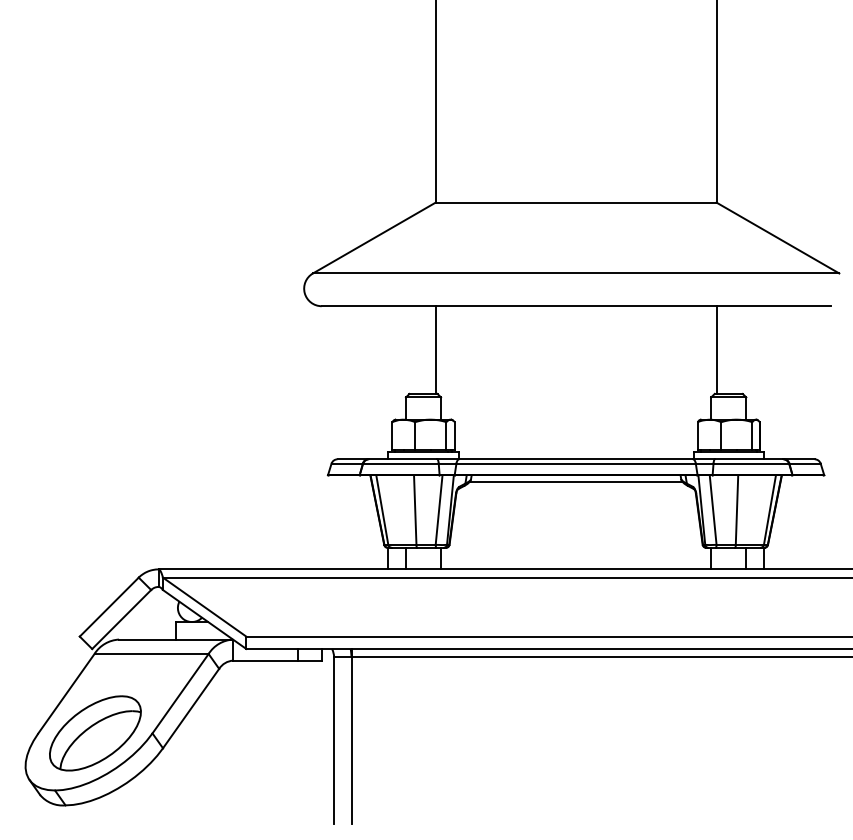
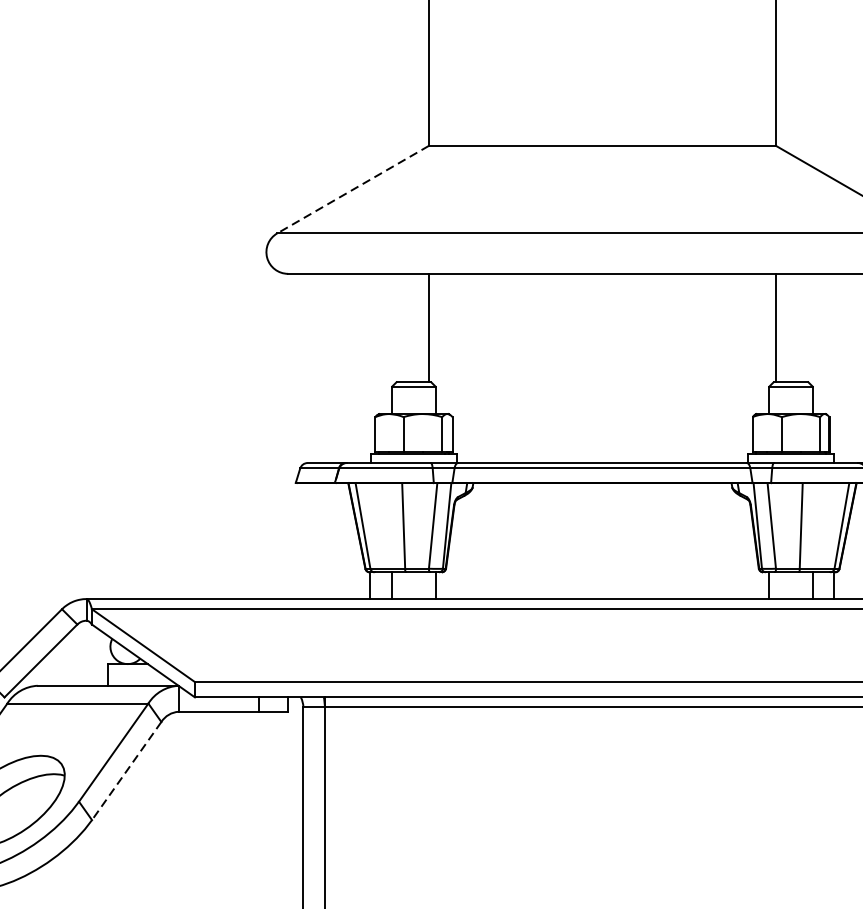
line: (374, 238) -> (353, 190), solid -> dashed
line: (575, 481) -> (601, 490), removed
line: (191, 708) -> (127, 770), solid -> dashed

